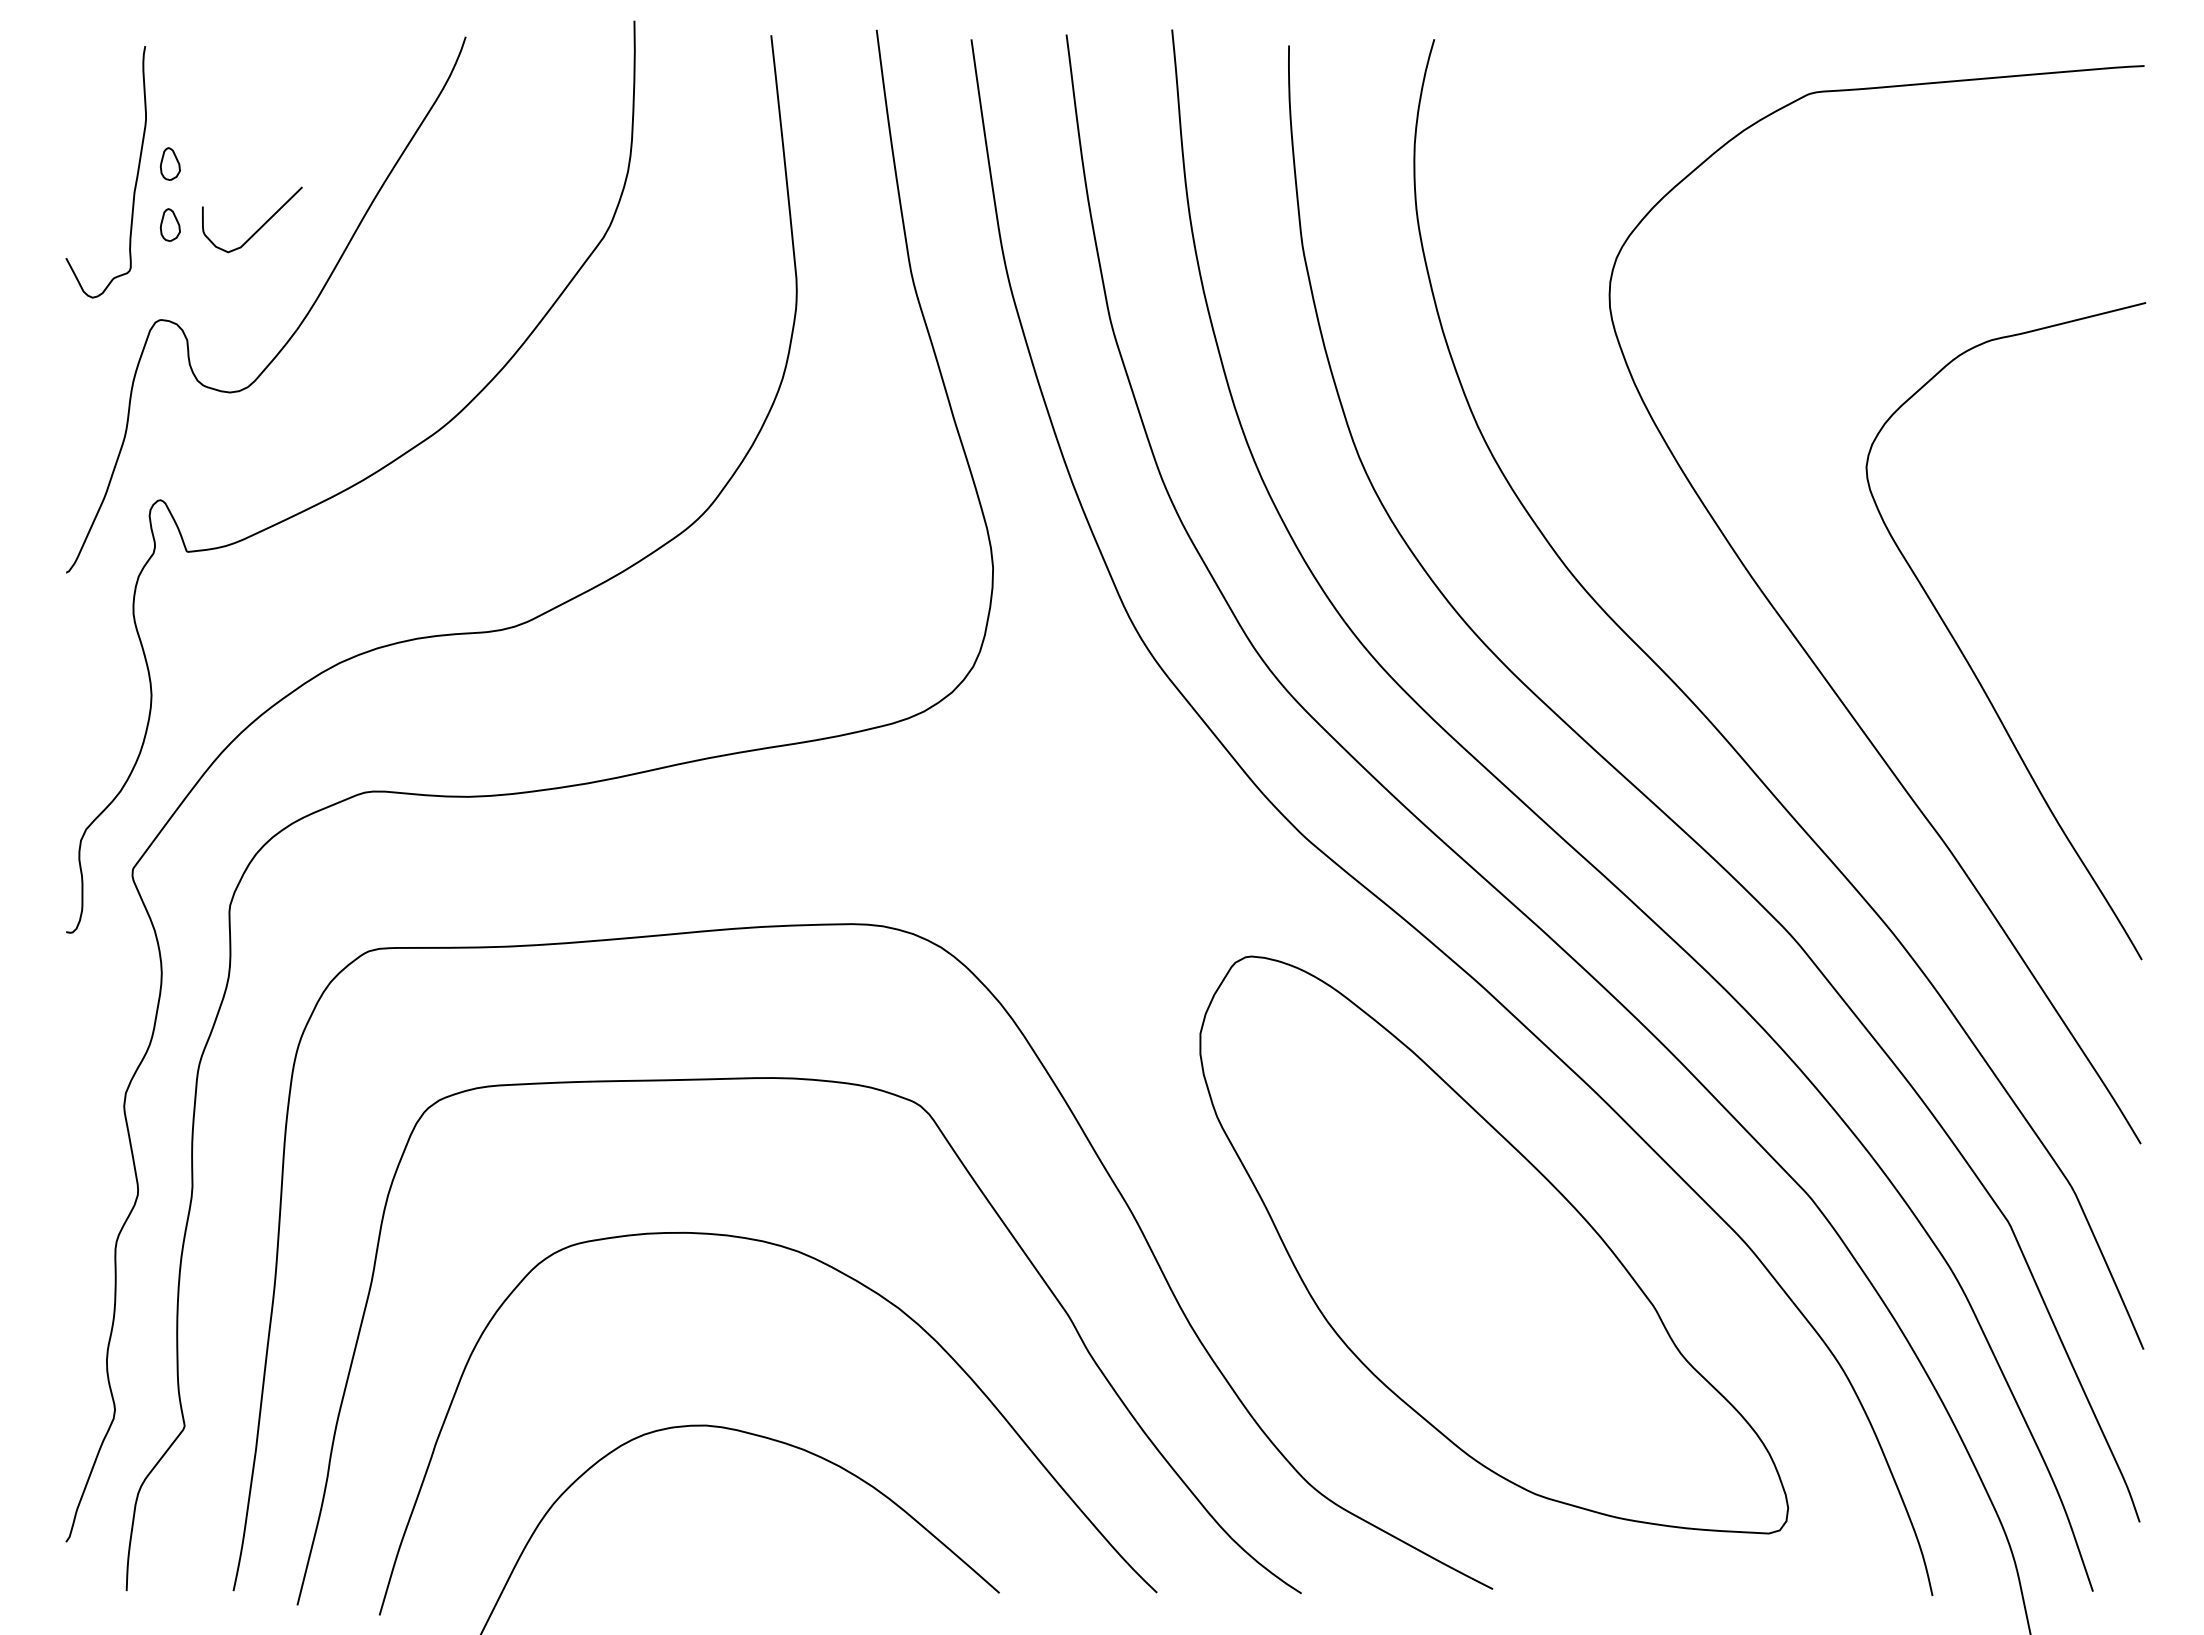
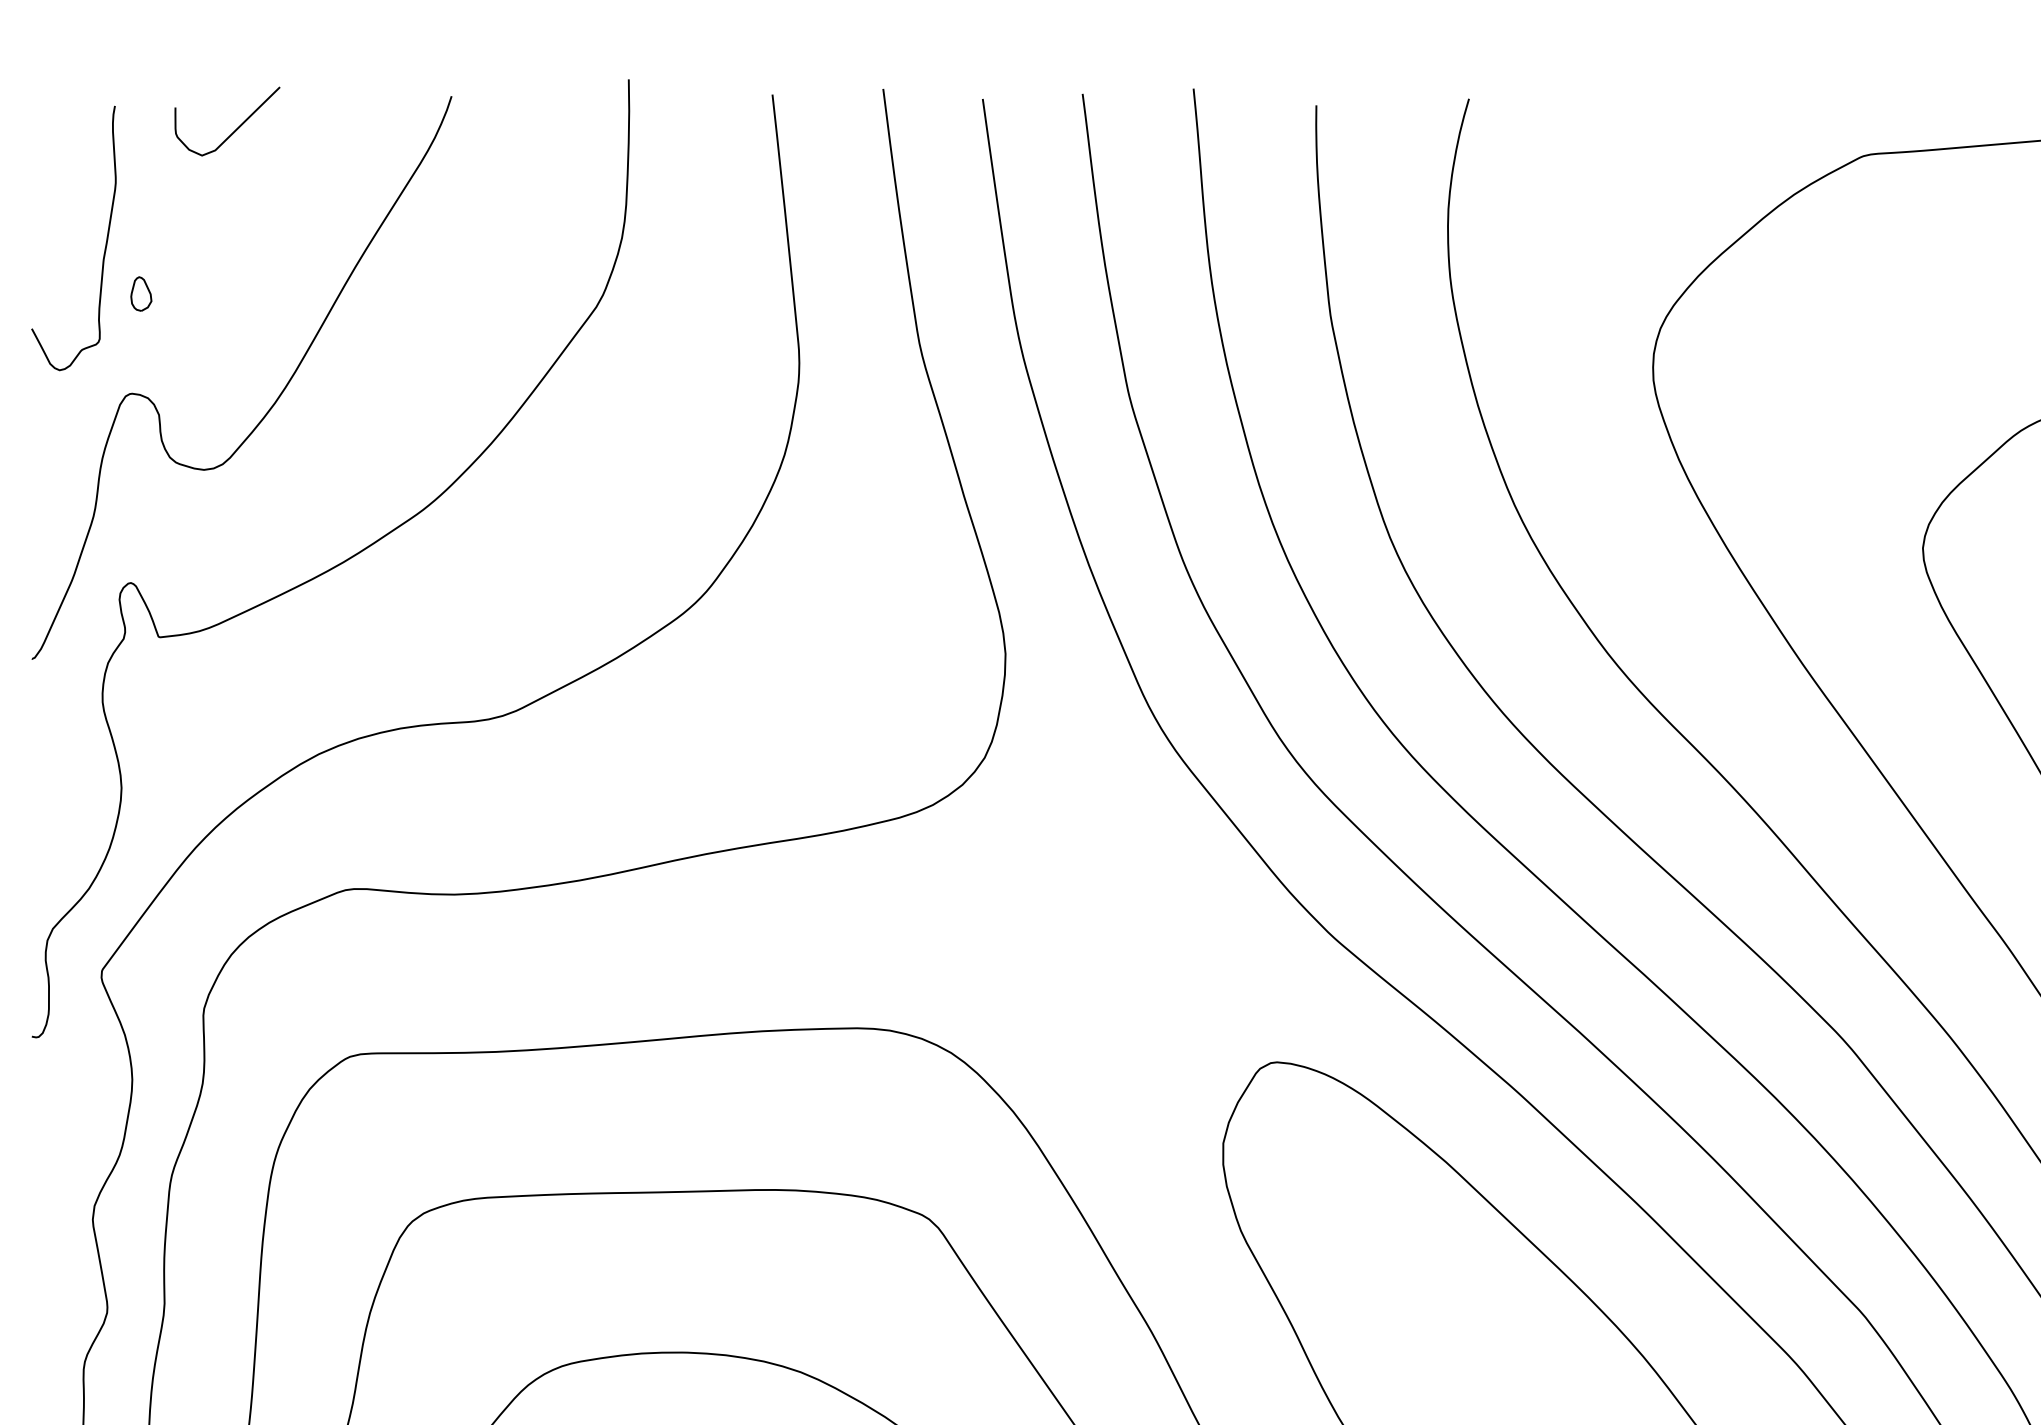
part: (169, 163) -> (140, 229), removed
curve: (260, 226) -> (236, 128), moved

